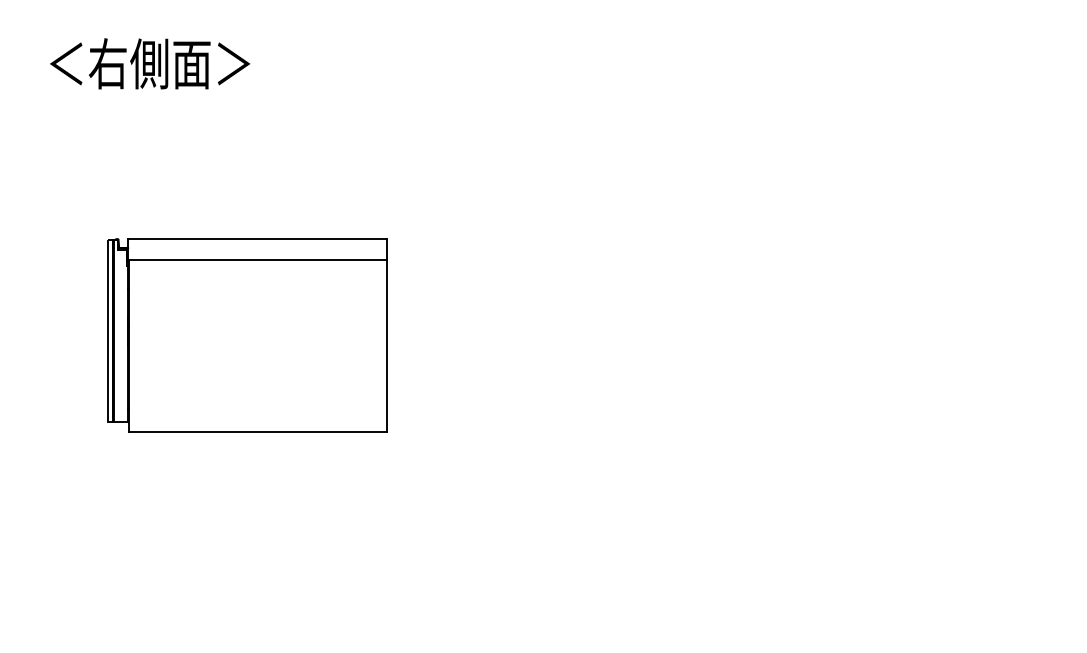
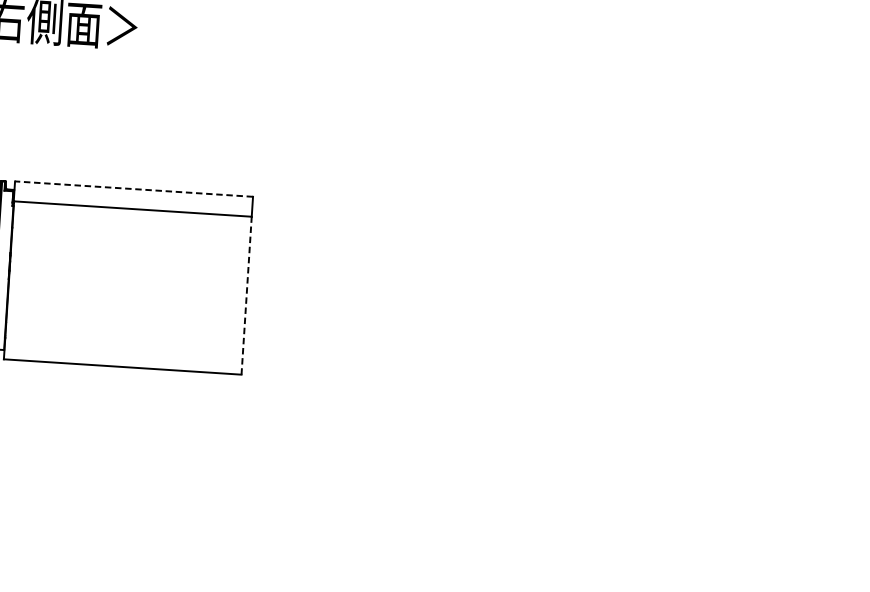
line: (257, 238) -> (133, 188), solid -> dashed
line: (386, 346) -> (246, 295), solid -> dashed

